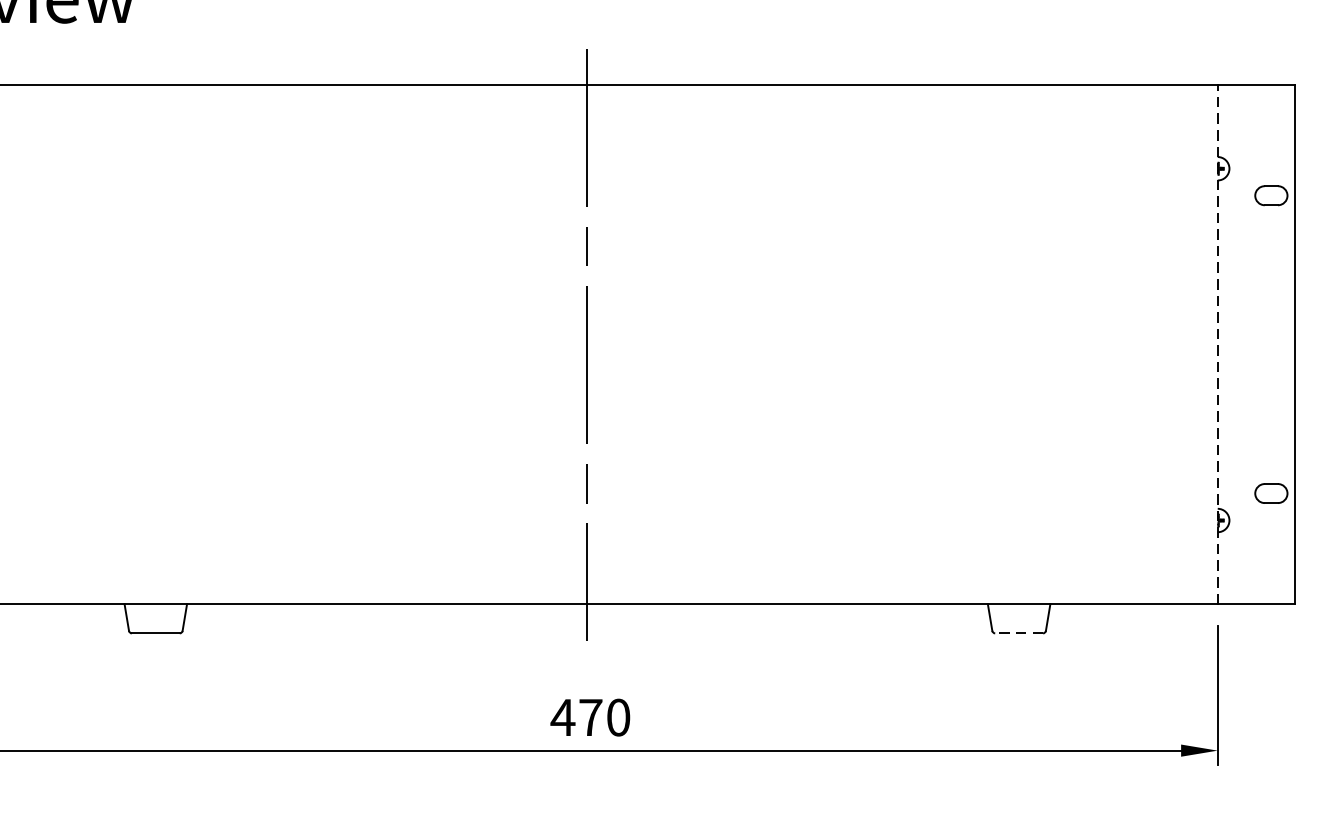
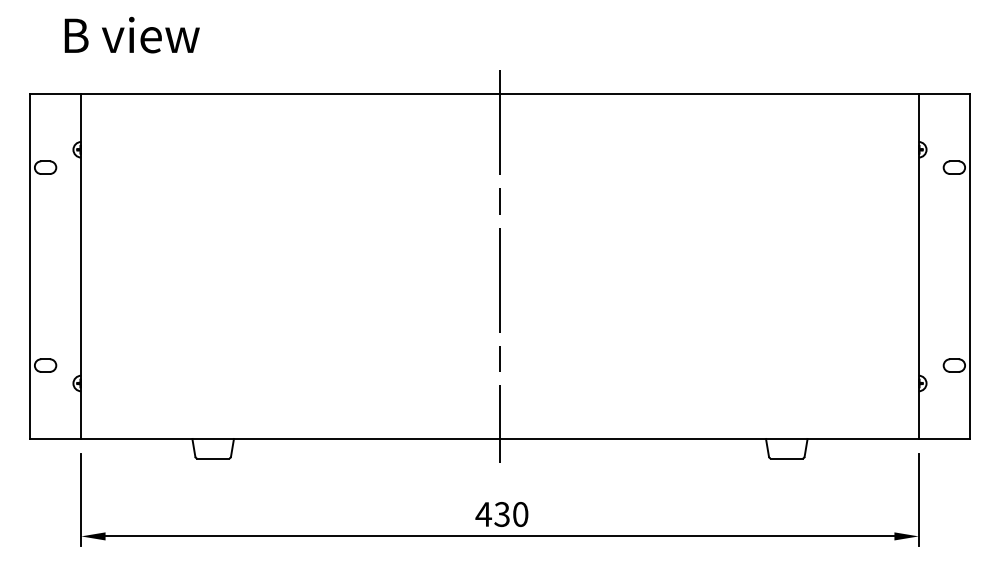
line: (1217, 344) -> (918, 266), dashed -> solid
line: (1018, 633) -> (786, 458), dashed -> solid
text: (589, 717) -> (501, 514), 470 -> 430

